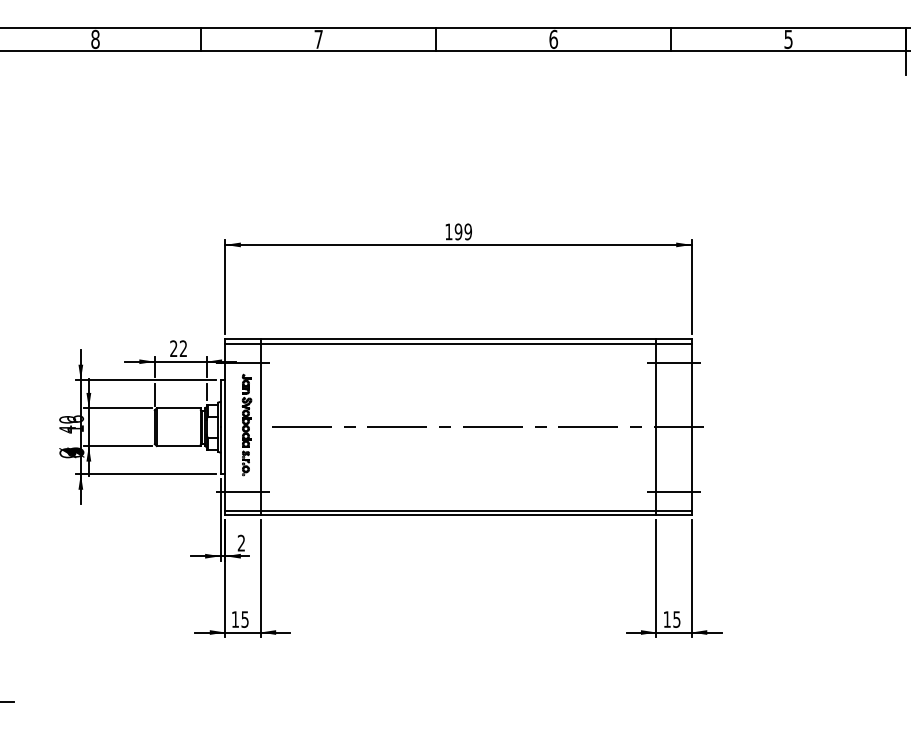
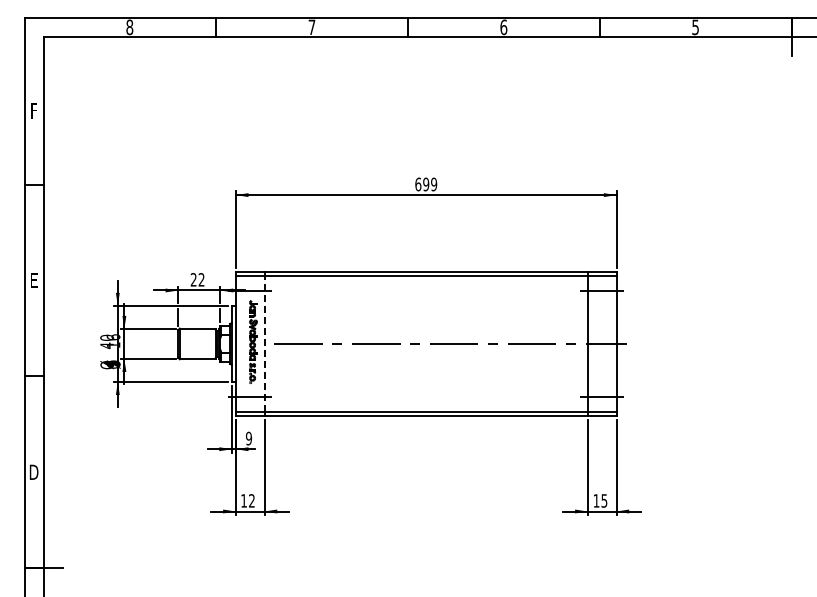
text: (449, 231) -> (418, 184), 199 -> 699
line: (260, 426) -> (264, 343), solid -> dashed
text: (240, 543) -> (248, 438), 2 -> 9
text: (244, 619) -> (251, 500), 15 -> 12

